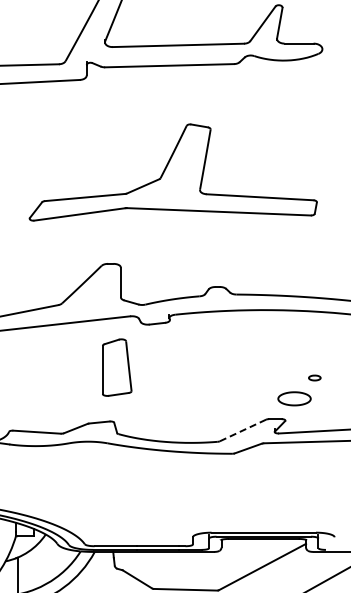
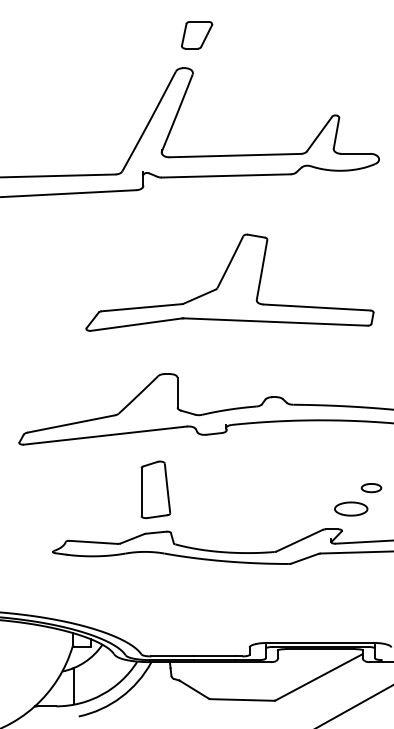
part: (116, 367) -> (155, 489), moved
part: (314, 378) -> (371, 488), size x1.67
line: (242, 430) -> (299, 540), dashed -> solid

